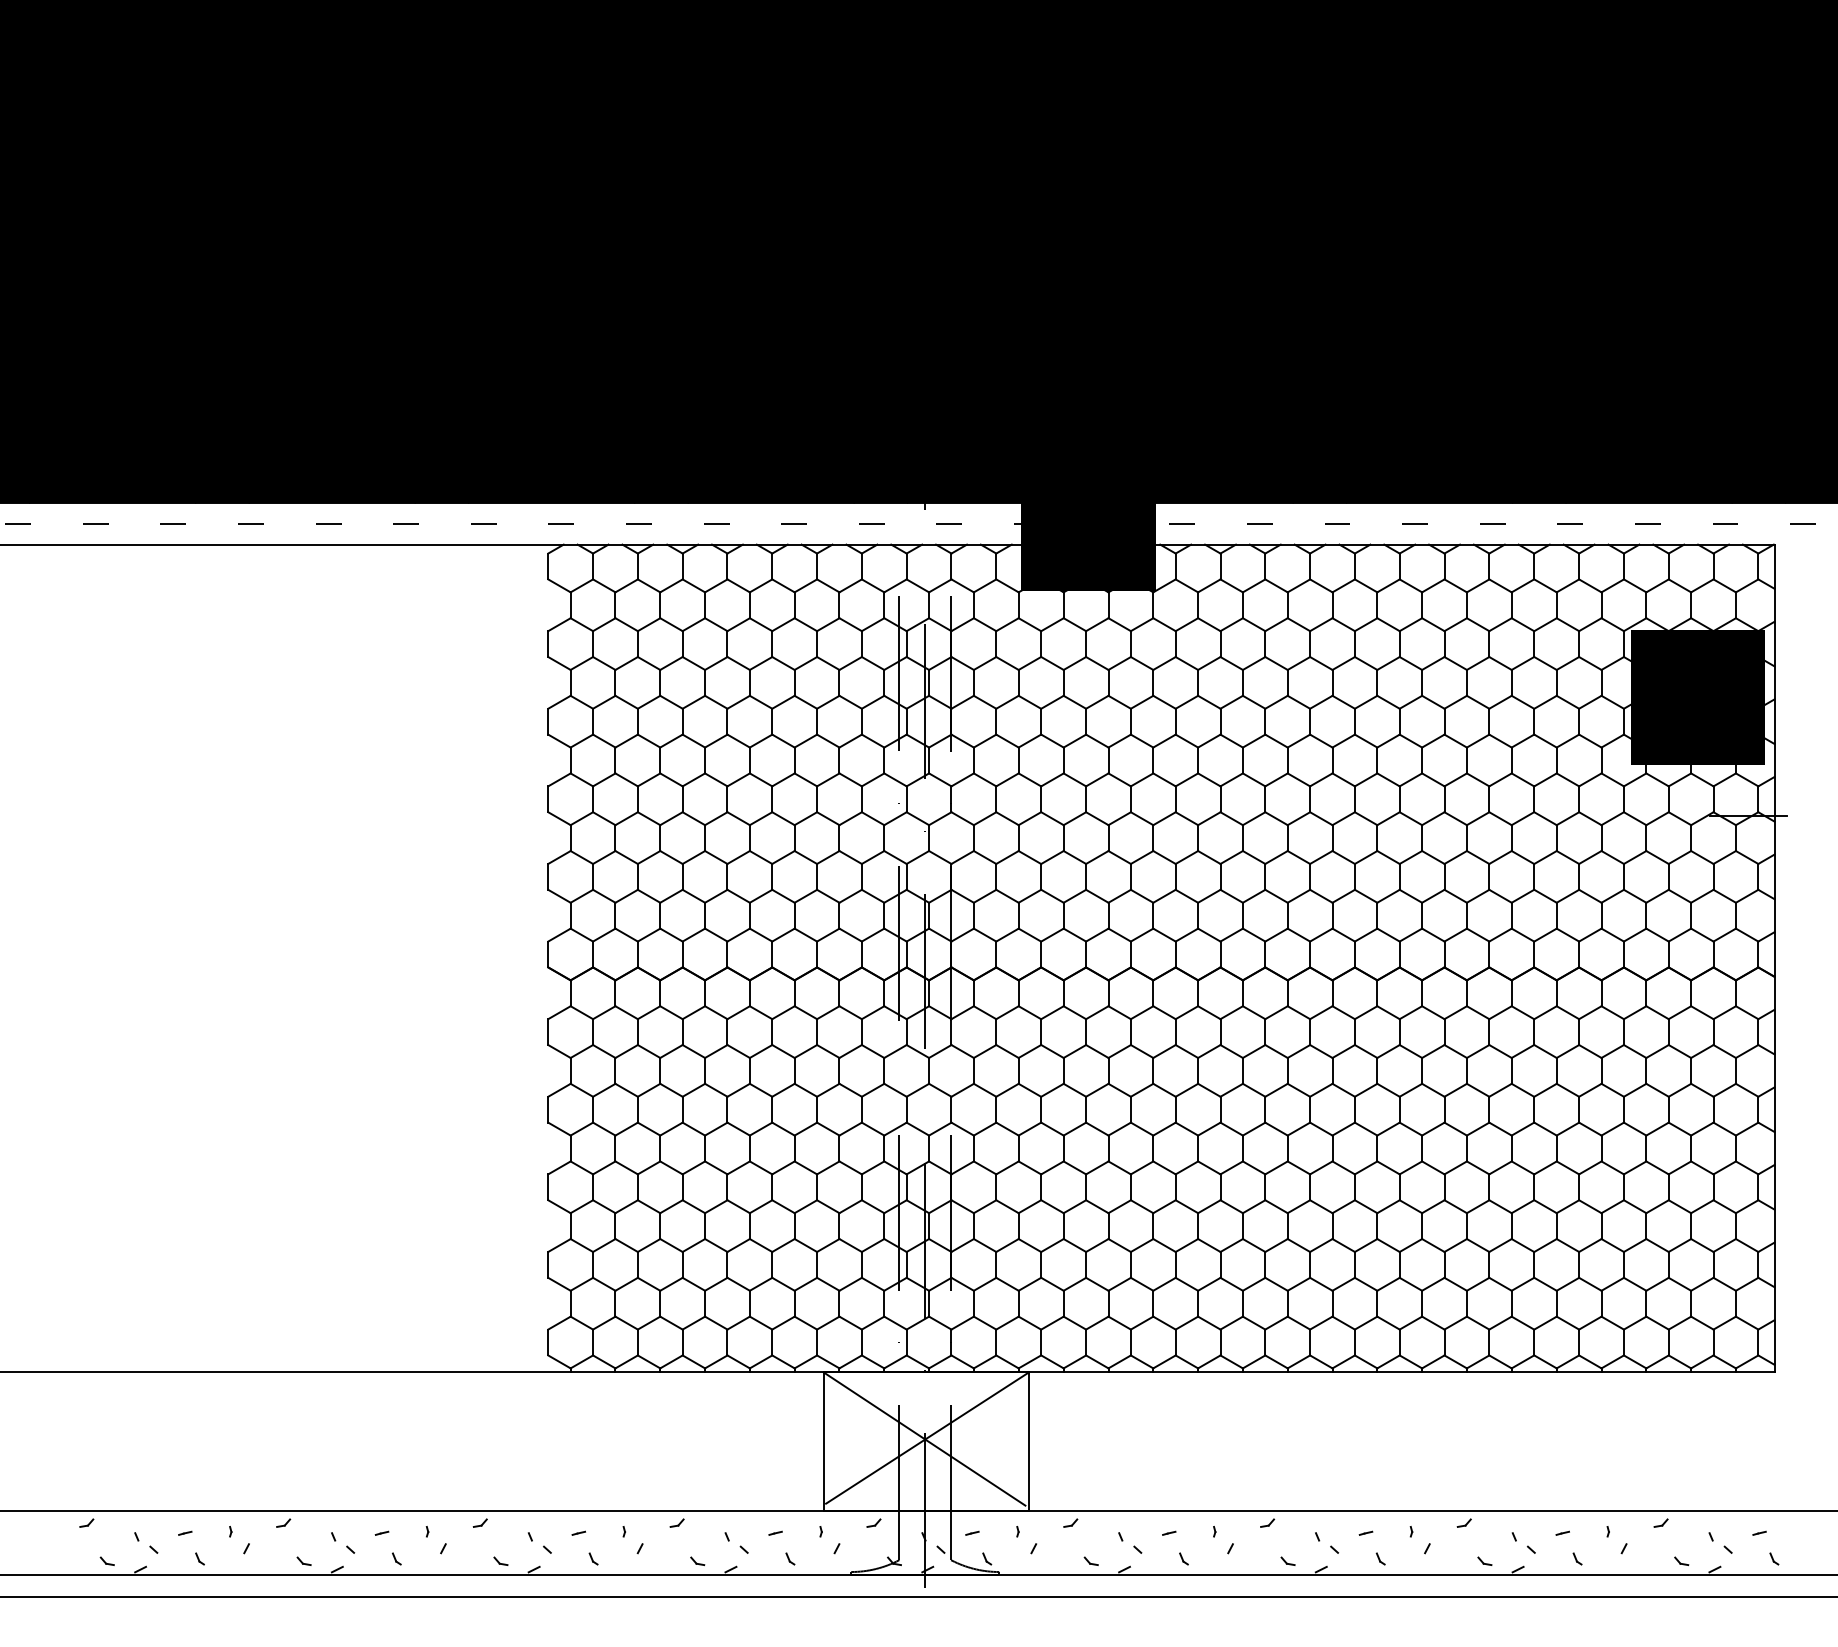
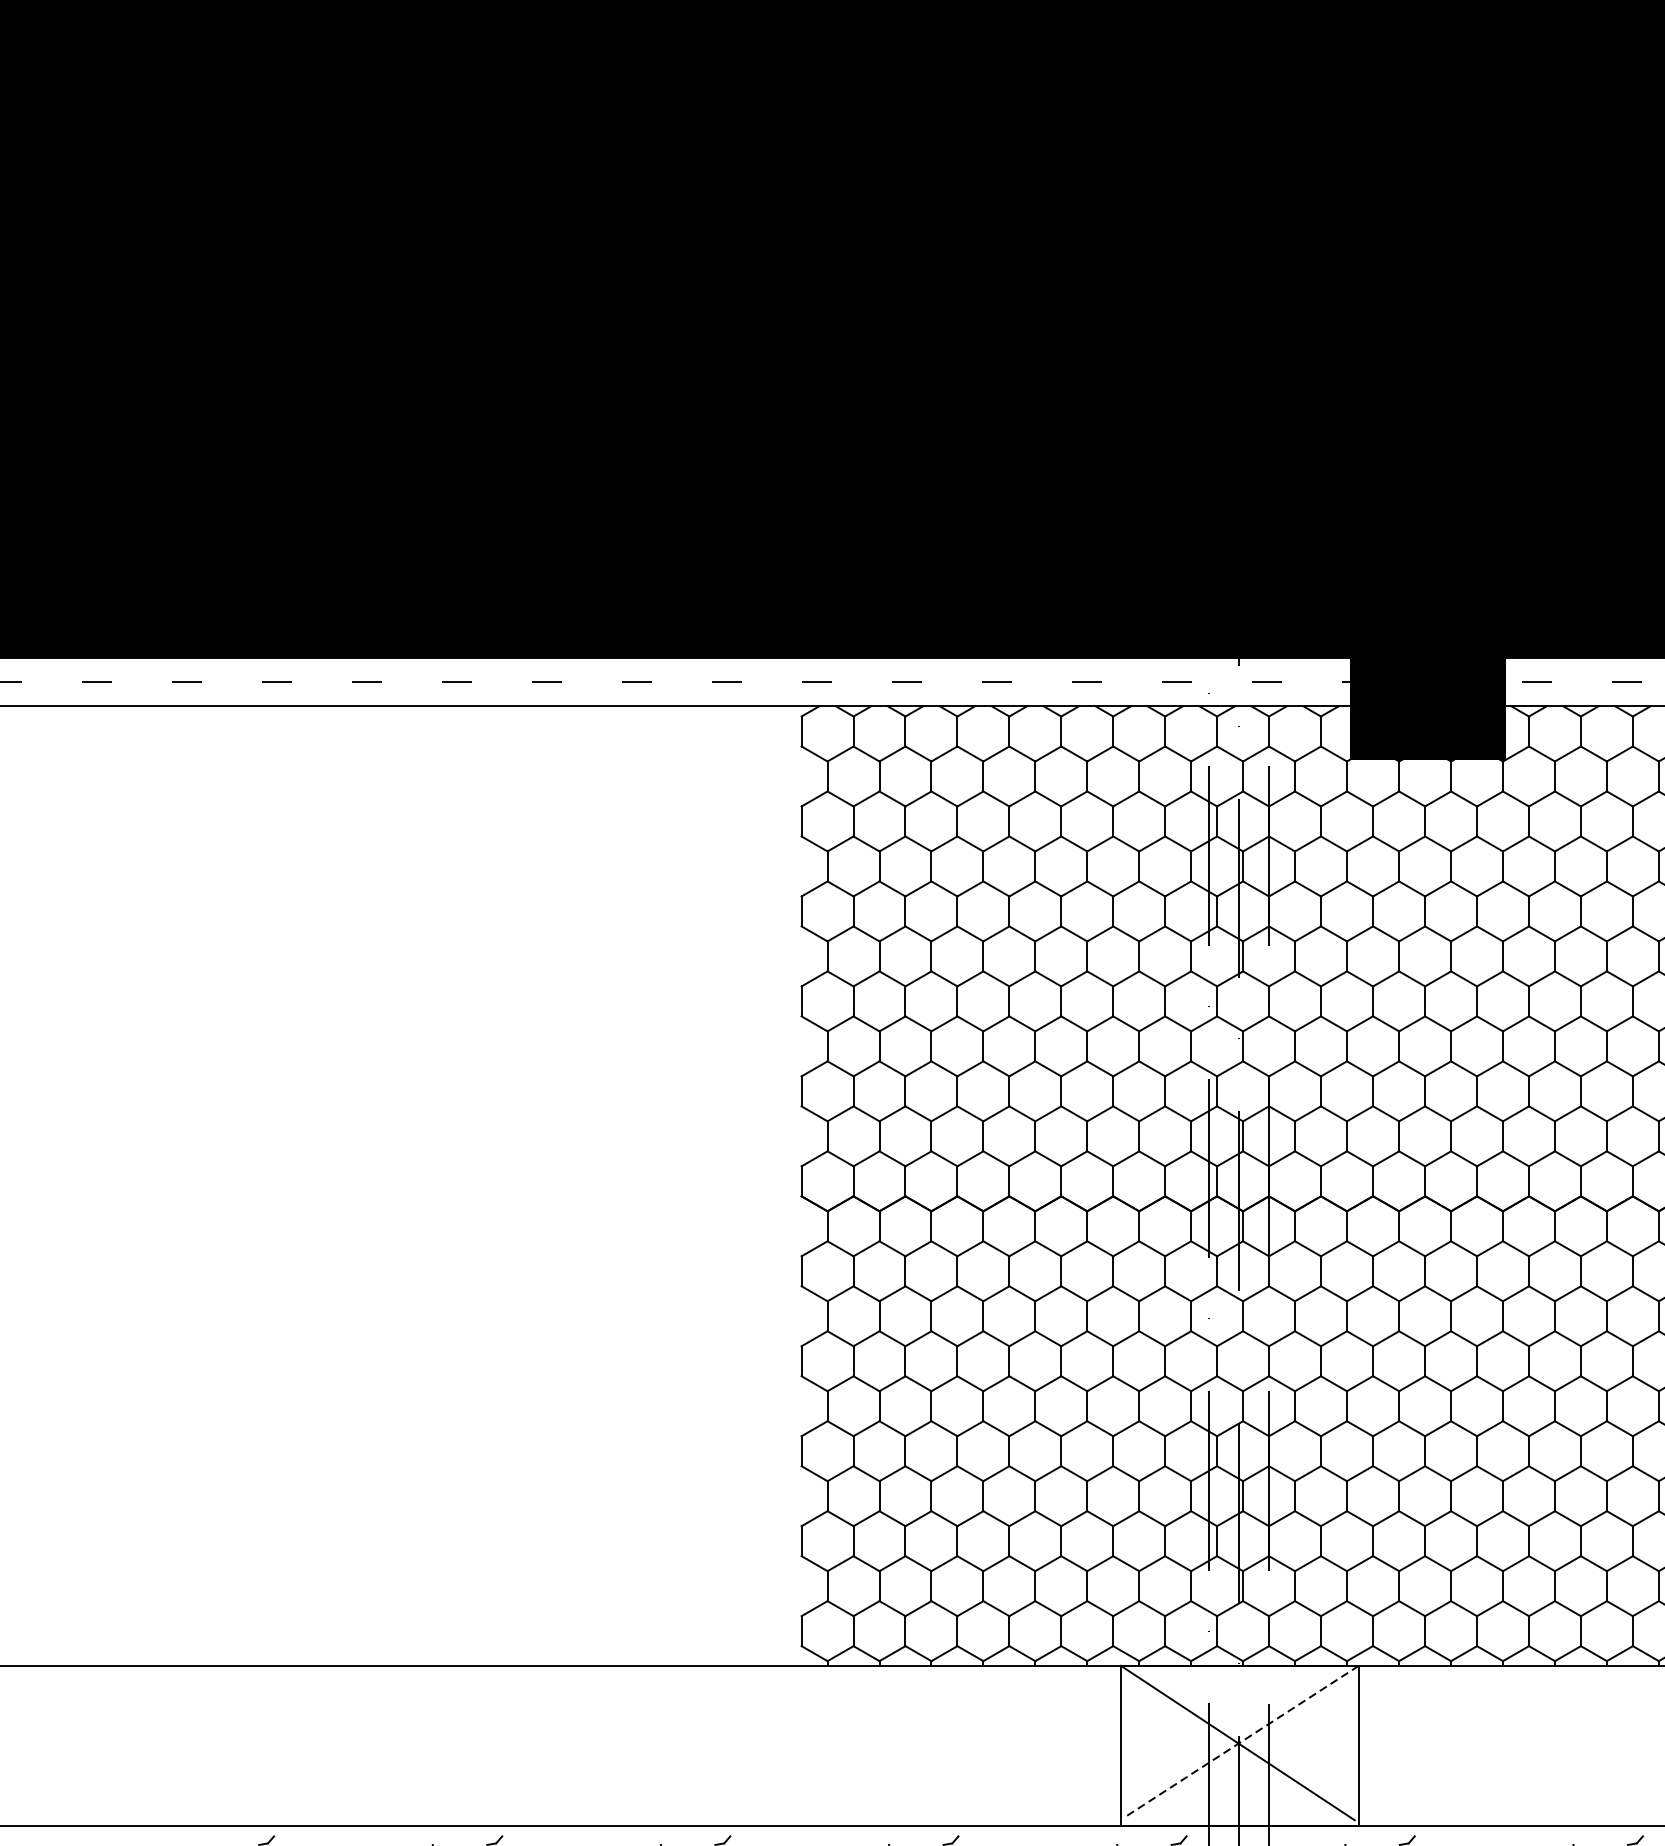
line: (927, 1438) -> (1241, 1742), solid -> dashed

